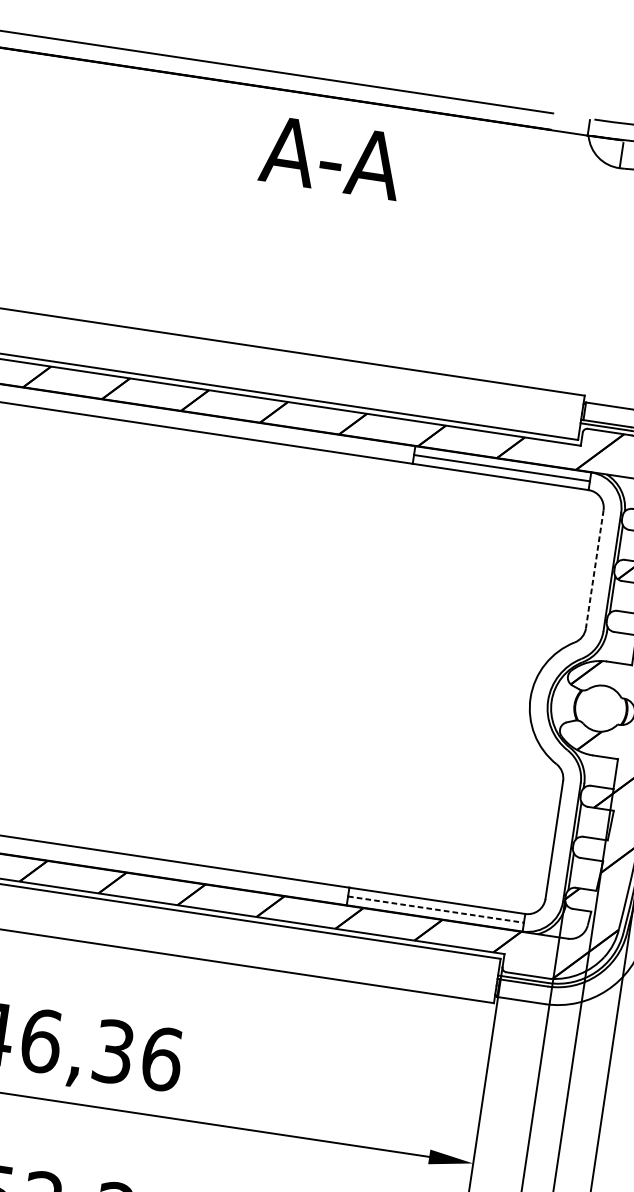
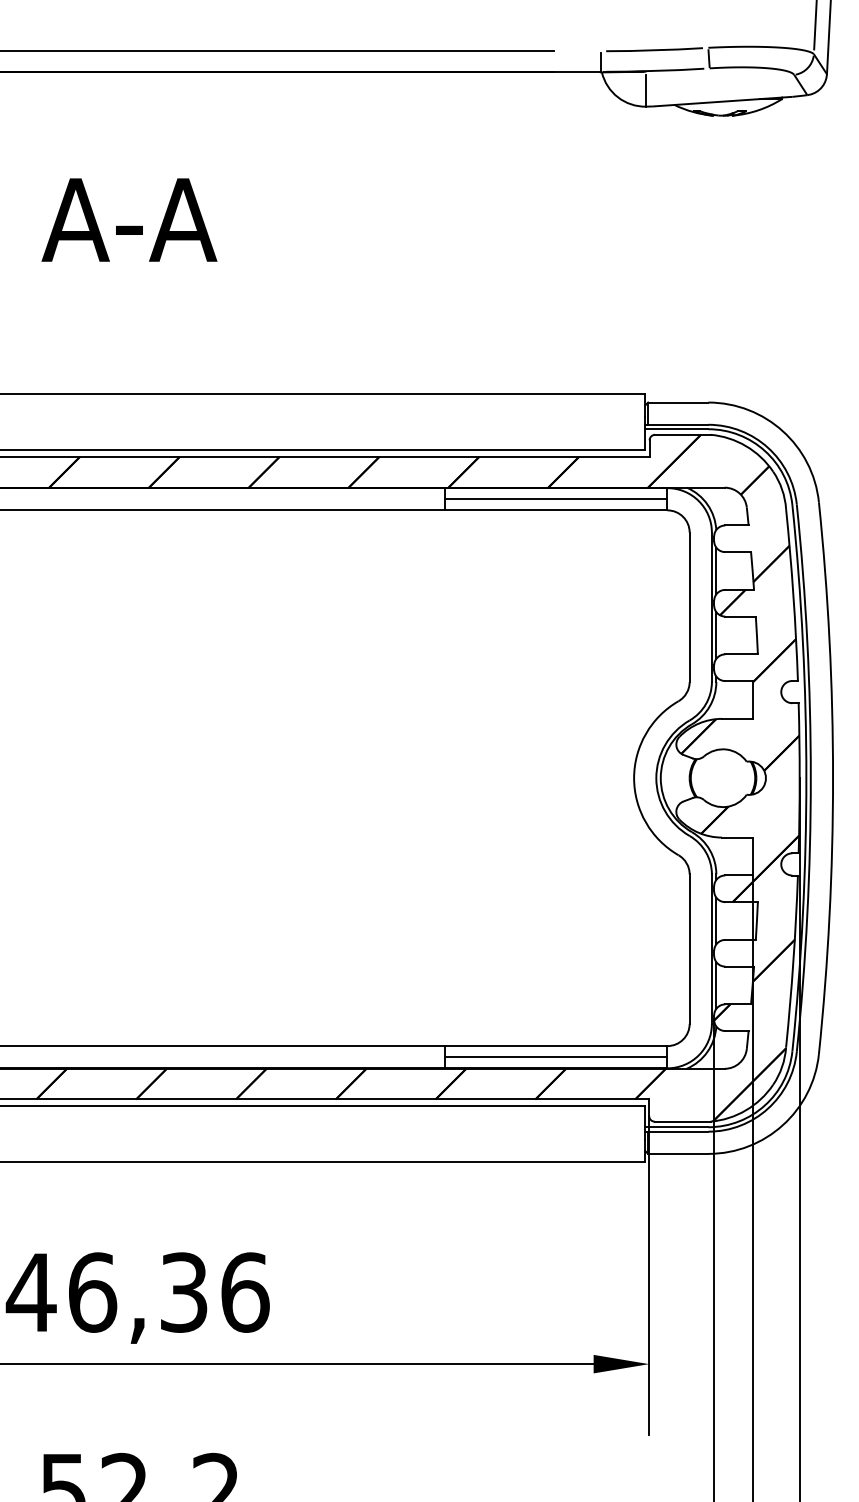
text: (331, 157) -> (129, 219), moved
line: (594, 569) -> (689, 607), dashed -> solid
line: (436, 909) -> (556, 1057), dashed -> solid

